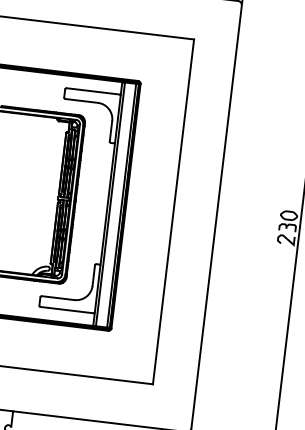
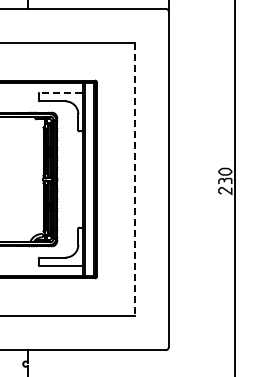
line: (92, 90) -> (60, 92), solid -> dashed
line: (173, 211) -> (134, 179), solid -> dashed

